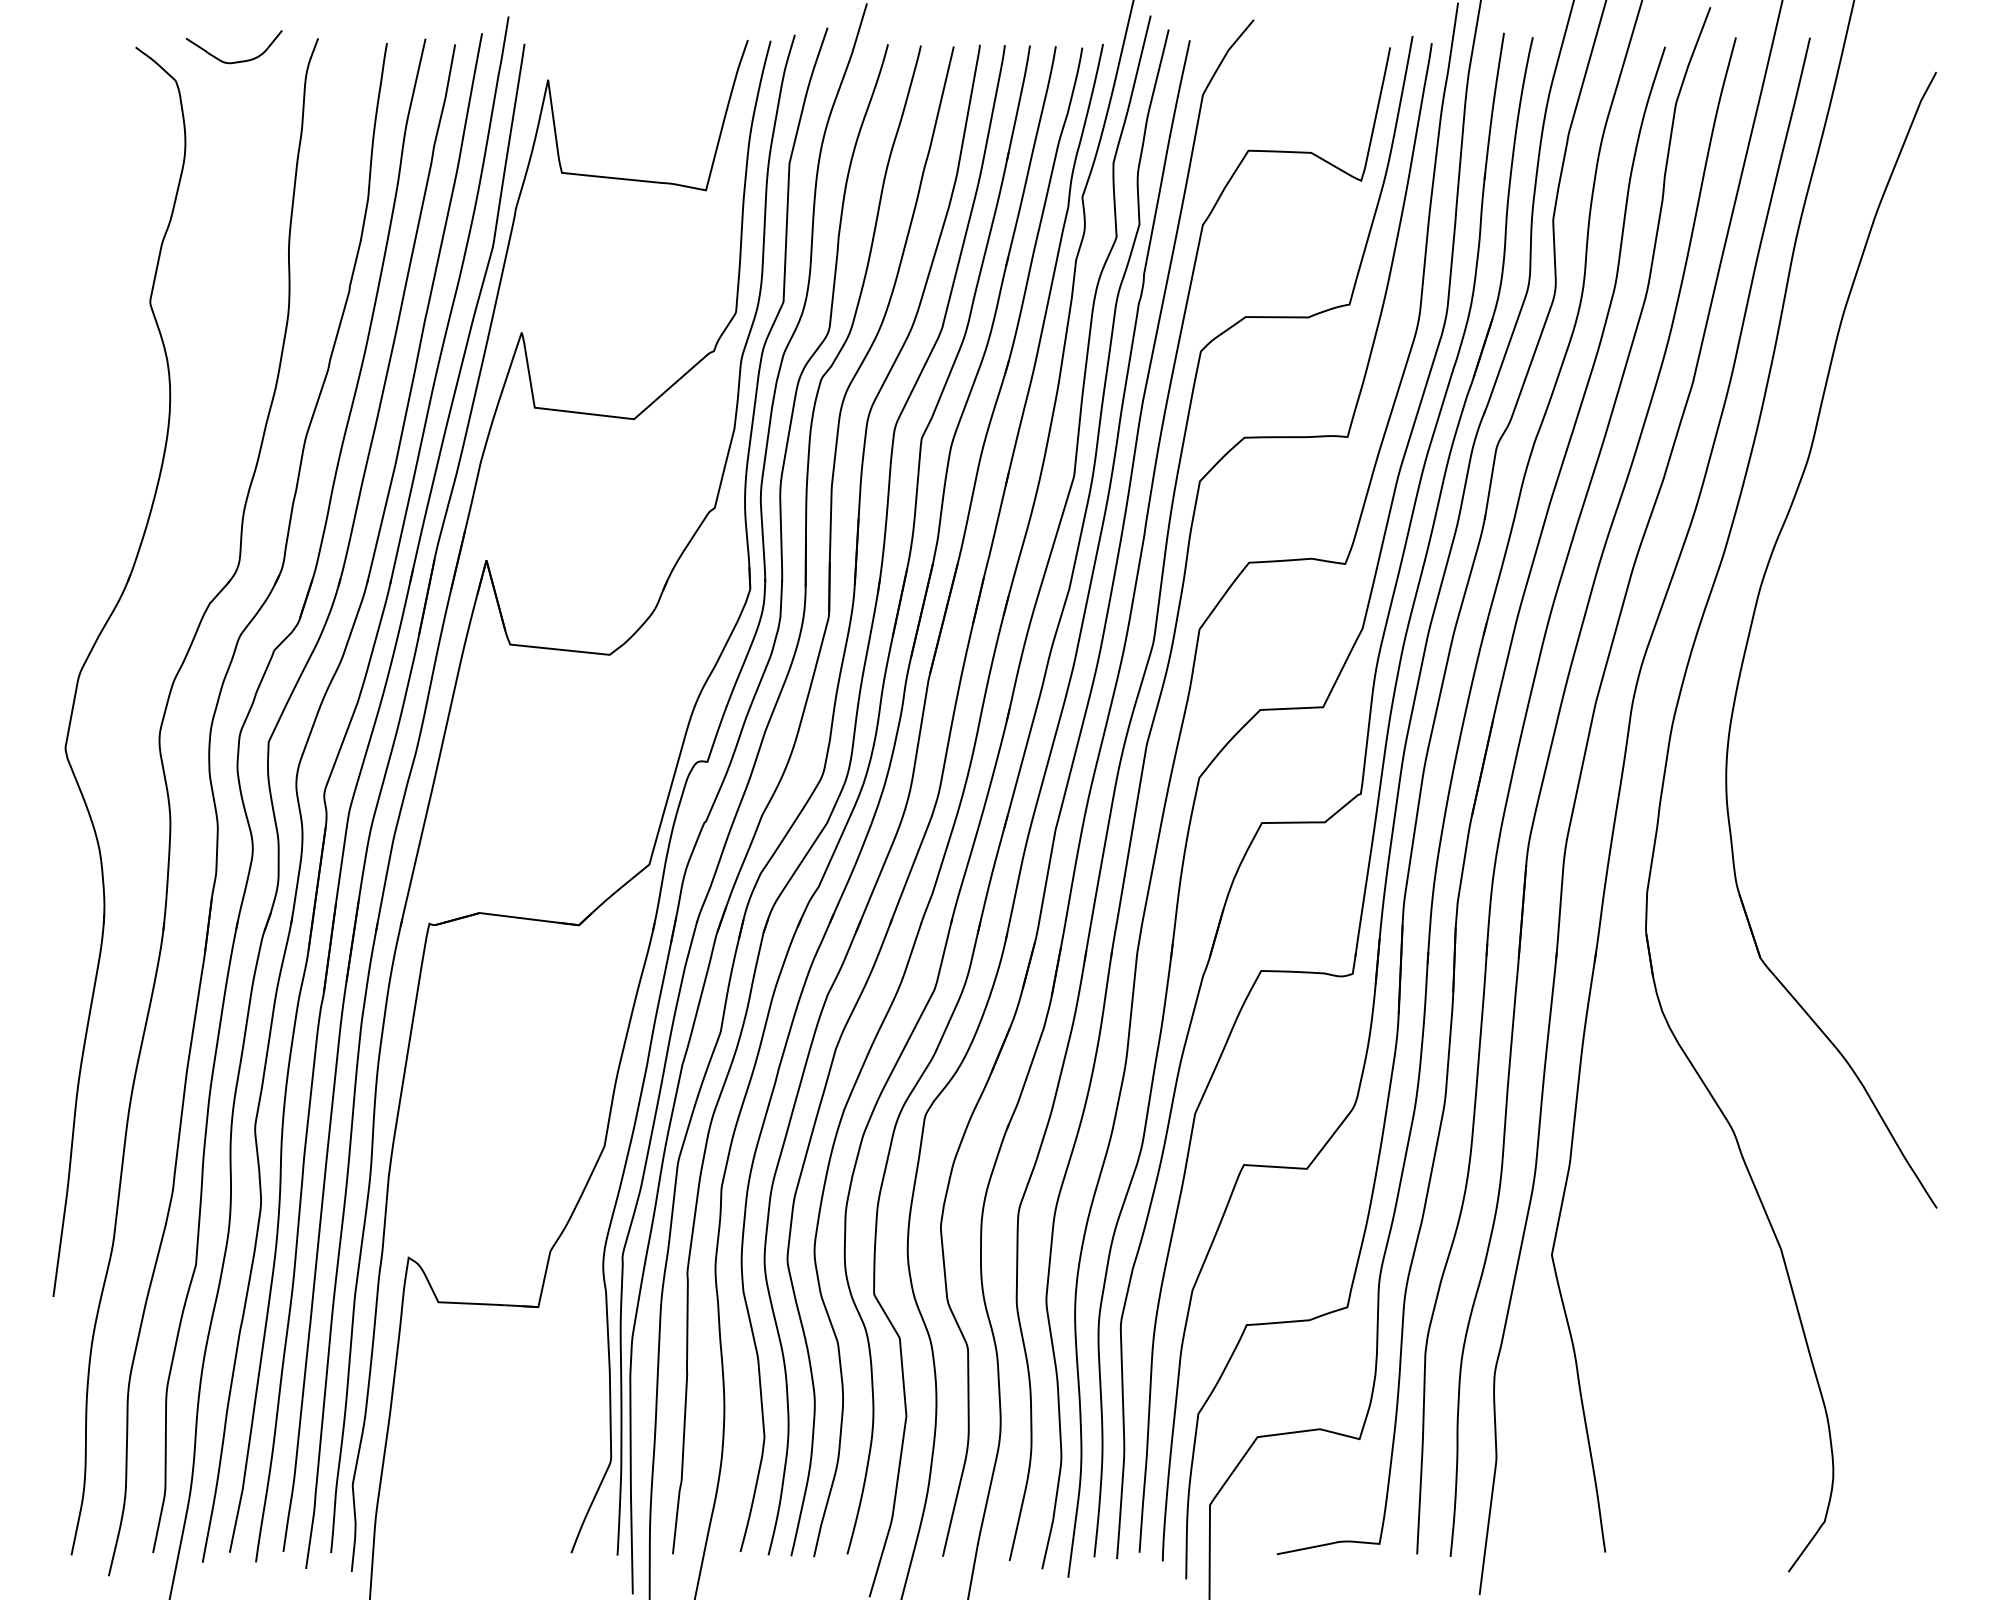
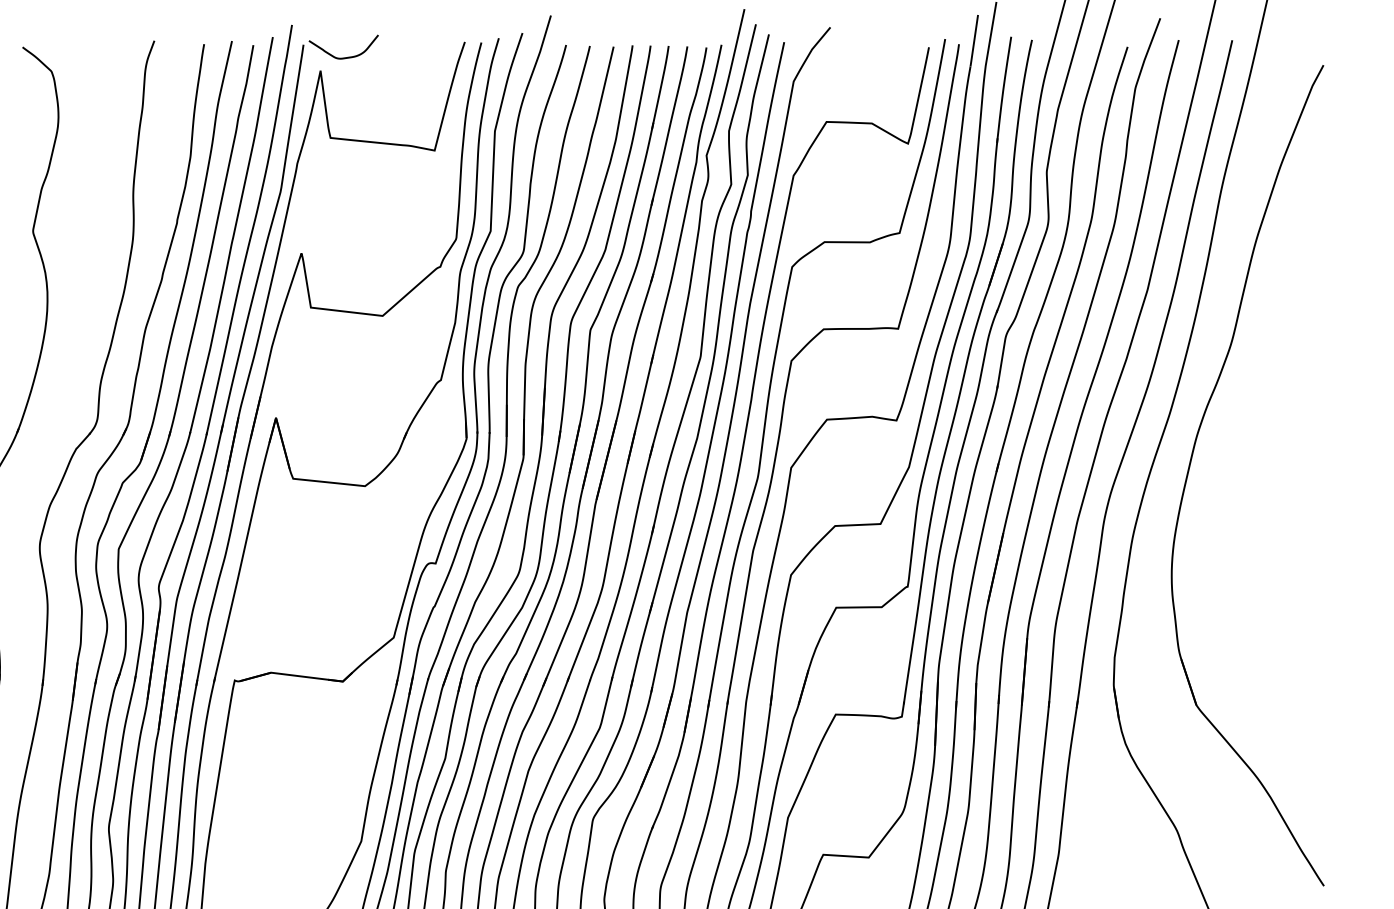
curve: (234, 61) -> (343, 57), moved

